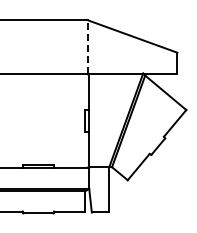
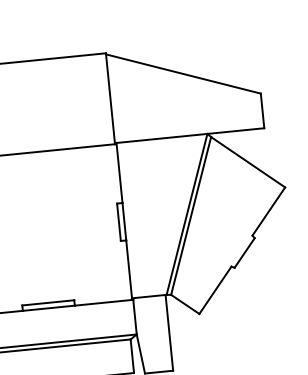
line: (87, 46) -> (110, 98), dashed -> solid

